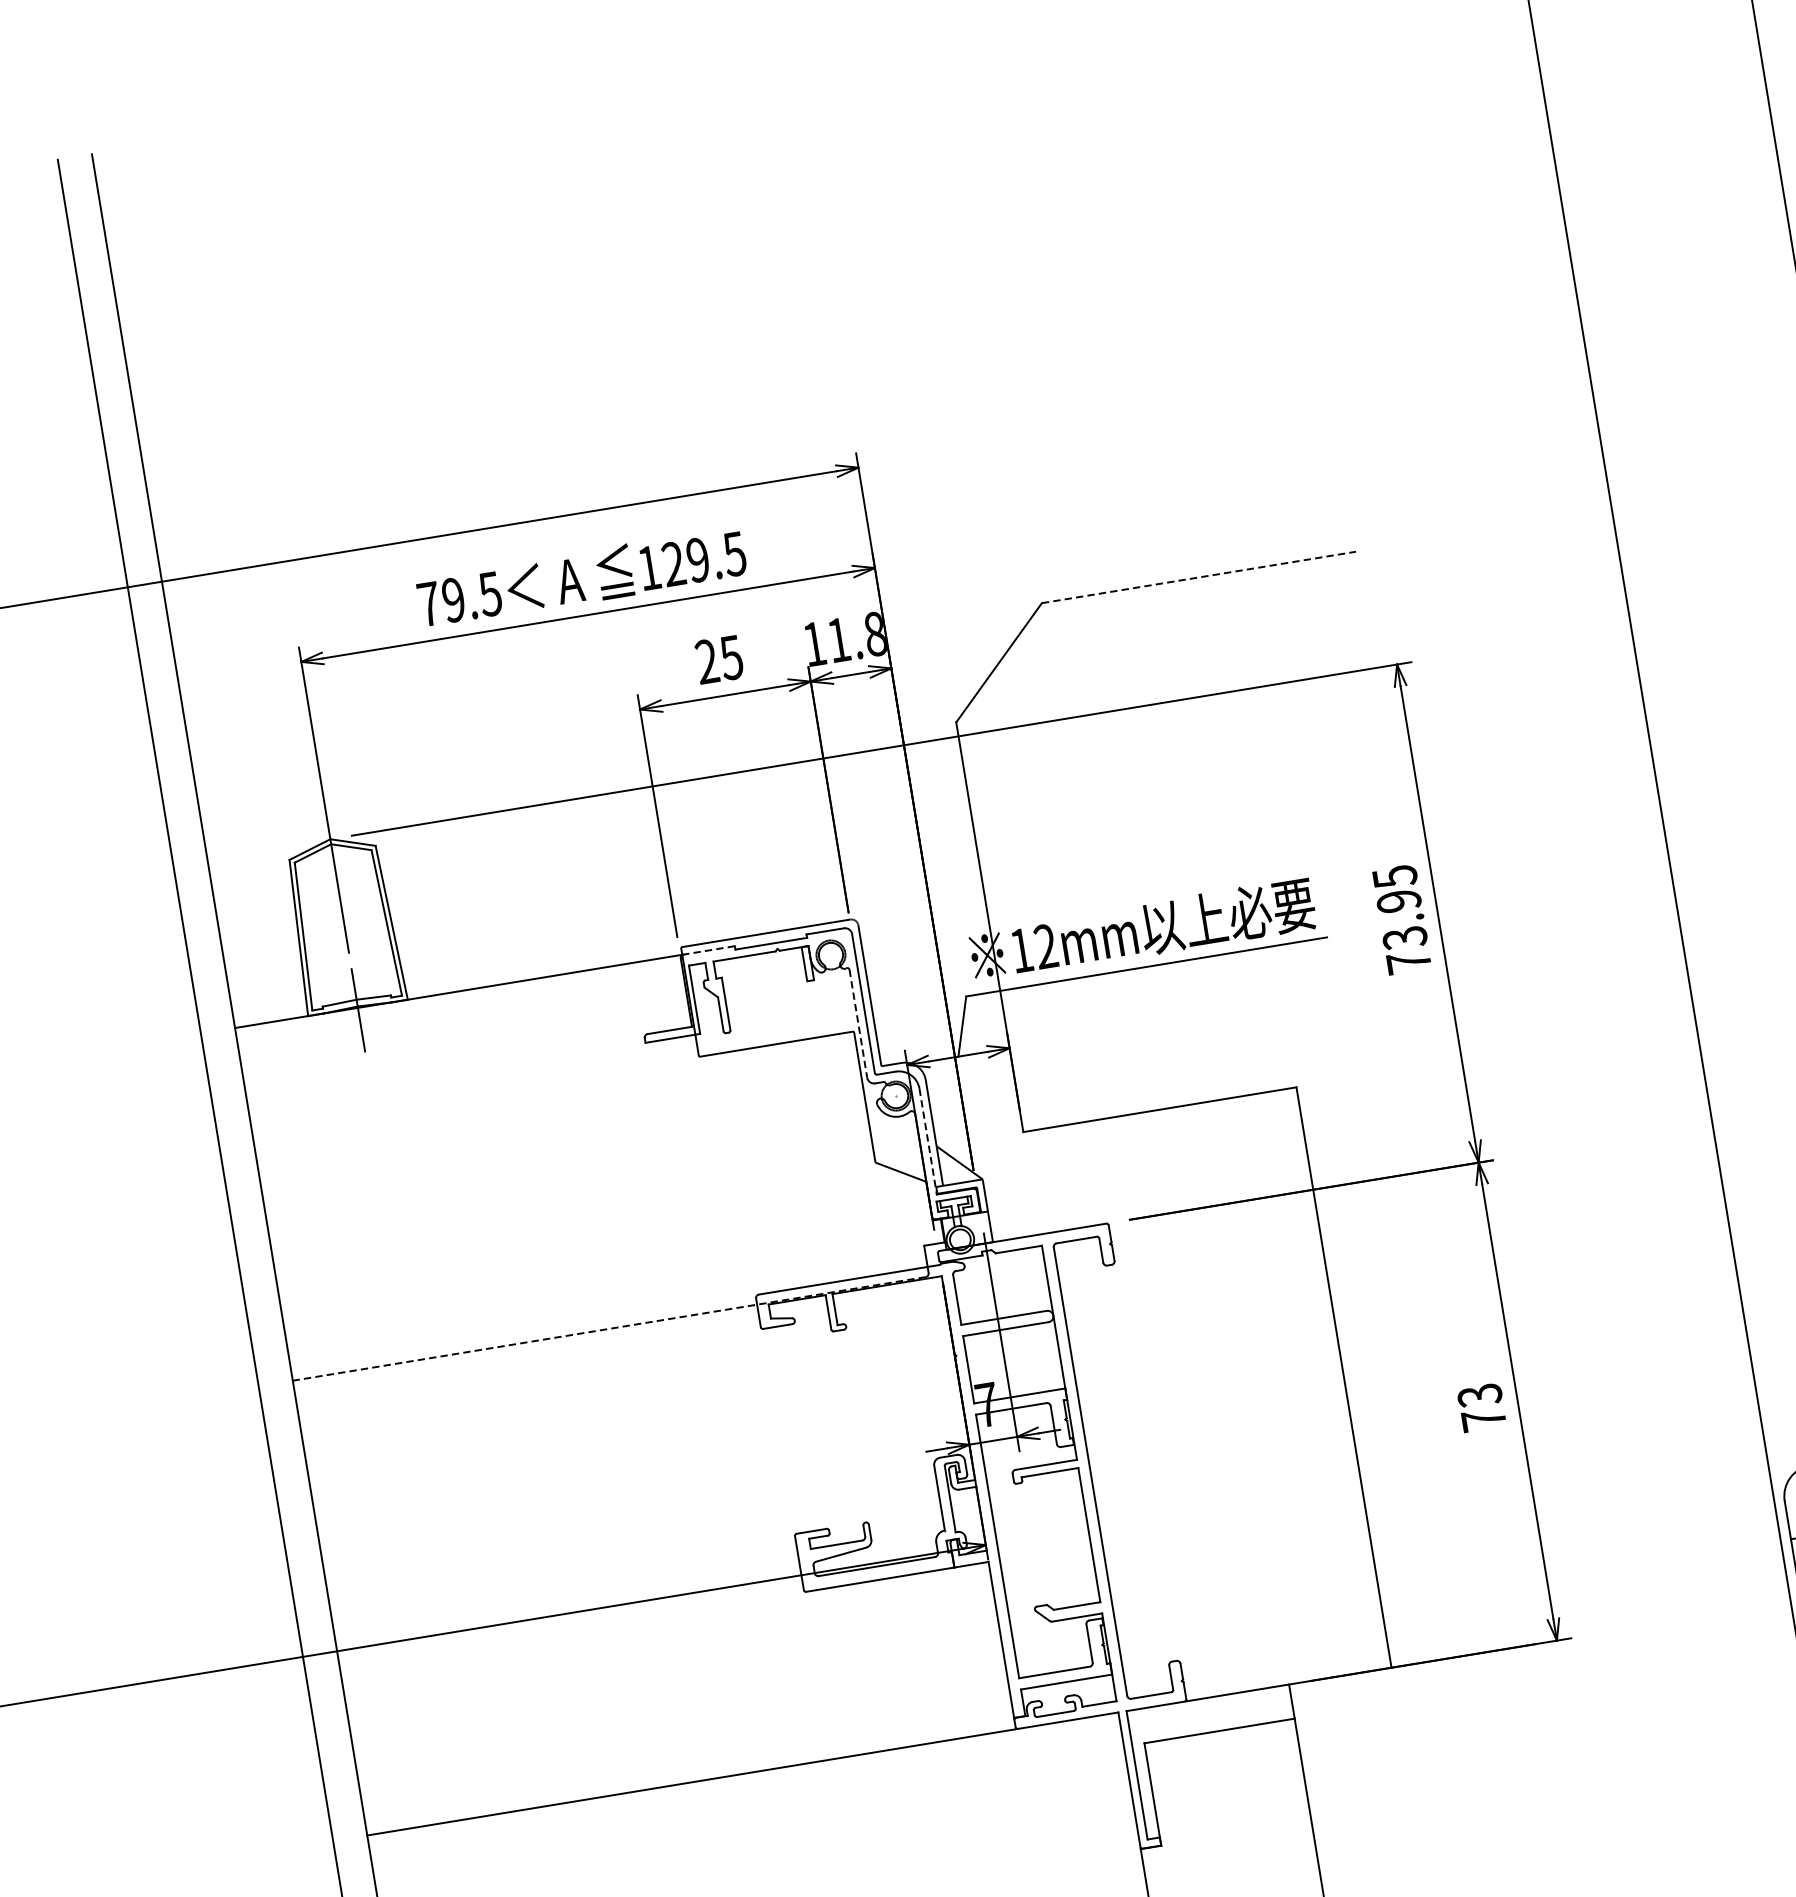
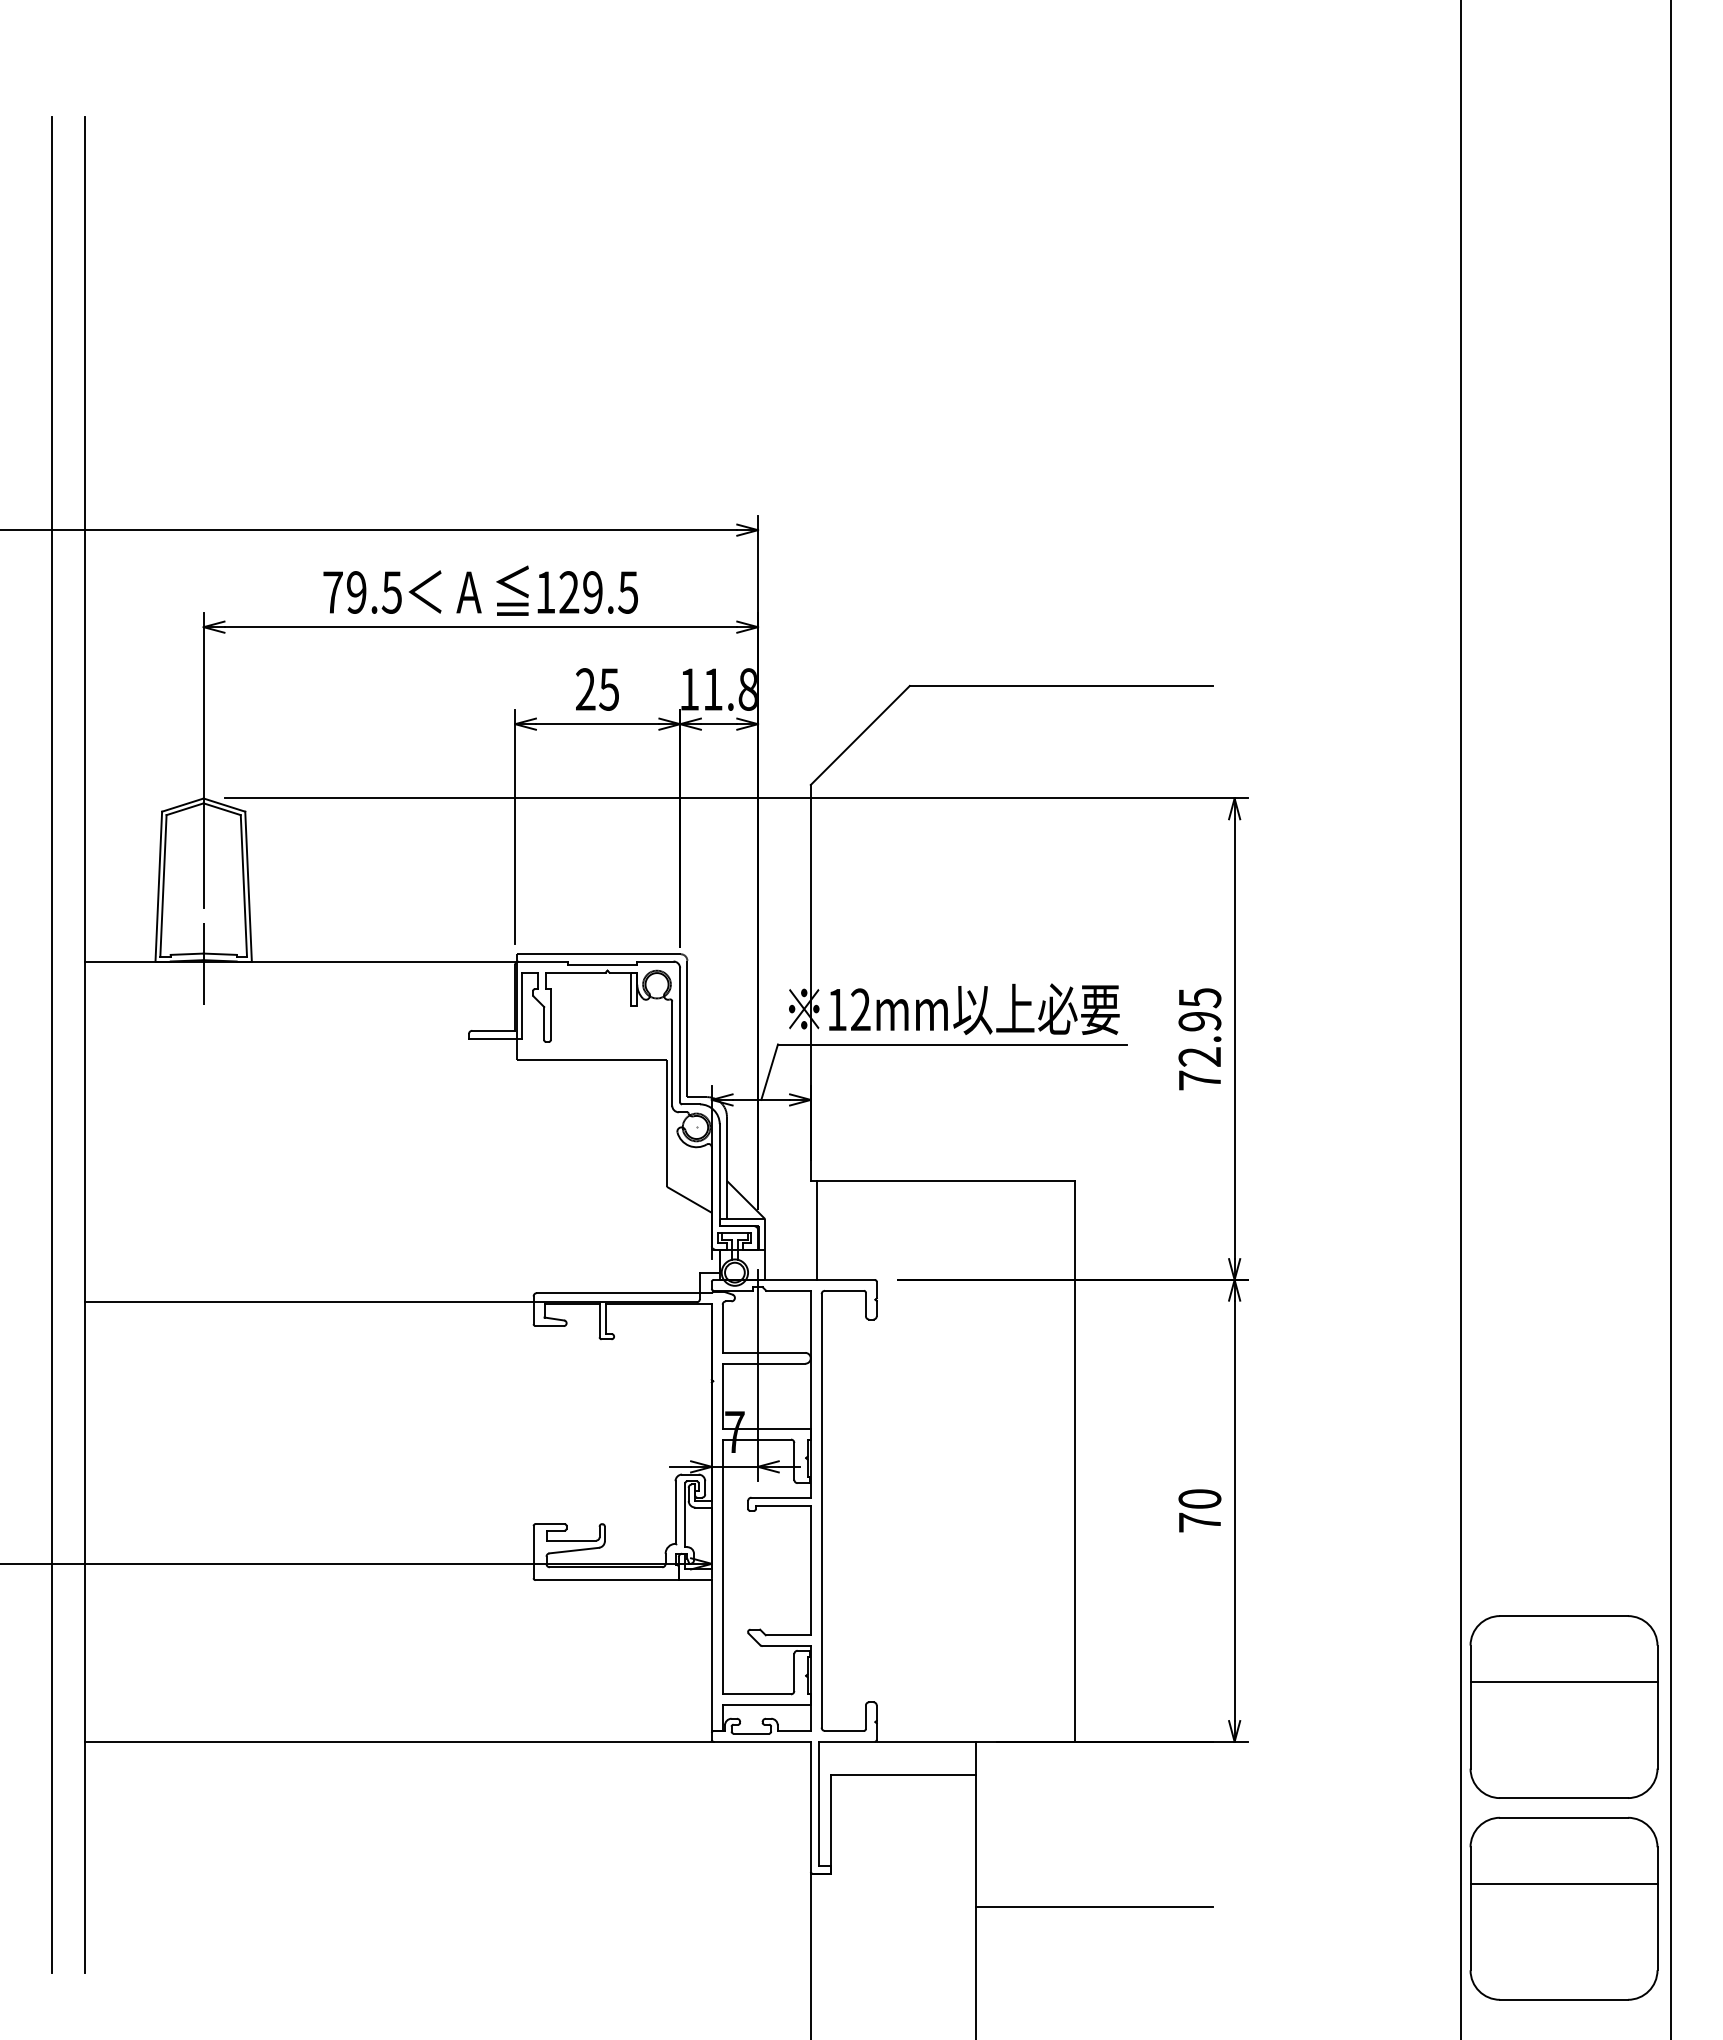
line: (1198, 576) -> (1061, 685), dashed -> solid
text: (1404, 938) -> (1199, 1057), 73.95 -> 72.95
line: (709, 950) -> (543, 961), dashed -> solid
line: (858, 1024) -> (672, 1054), dashed -> solid
line: (927, 1141) -> (719, 1175), dashed -> solid
line: (1038, 1181) -> (817, 1229), added
line: (609, 1329) -> (390, 1302), dashed -> solid
text: (1479, 1395) -> (1199, 1499), 73 -> 70
line: (1439, 1834) -> (1094, 1906), added

